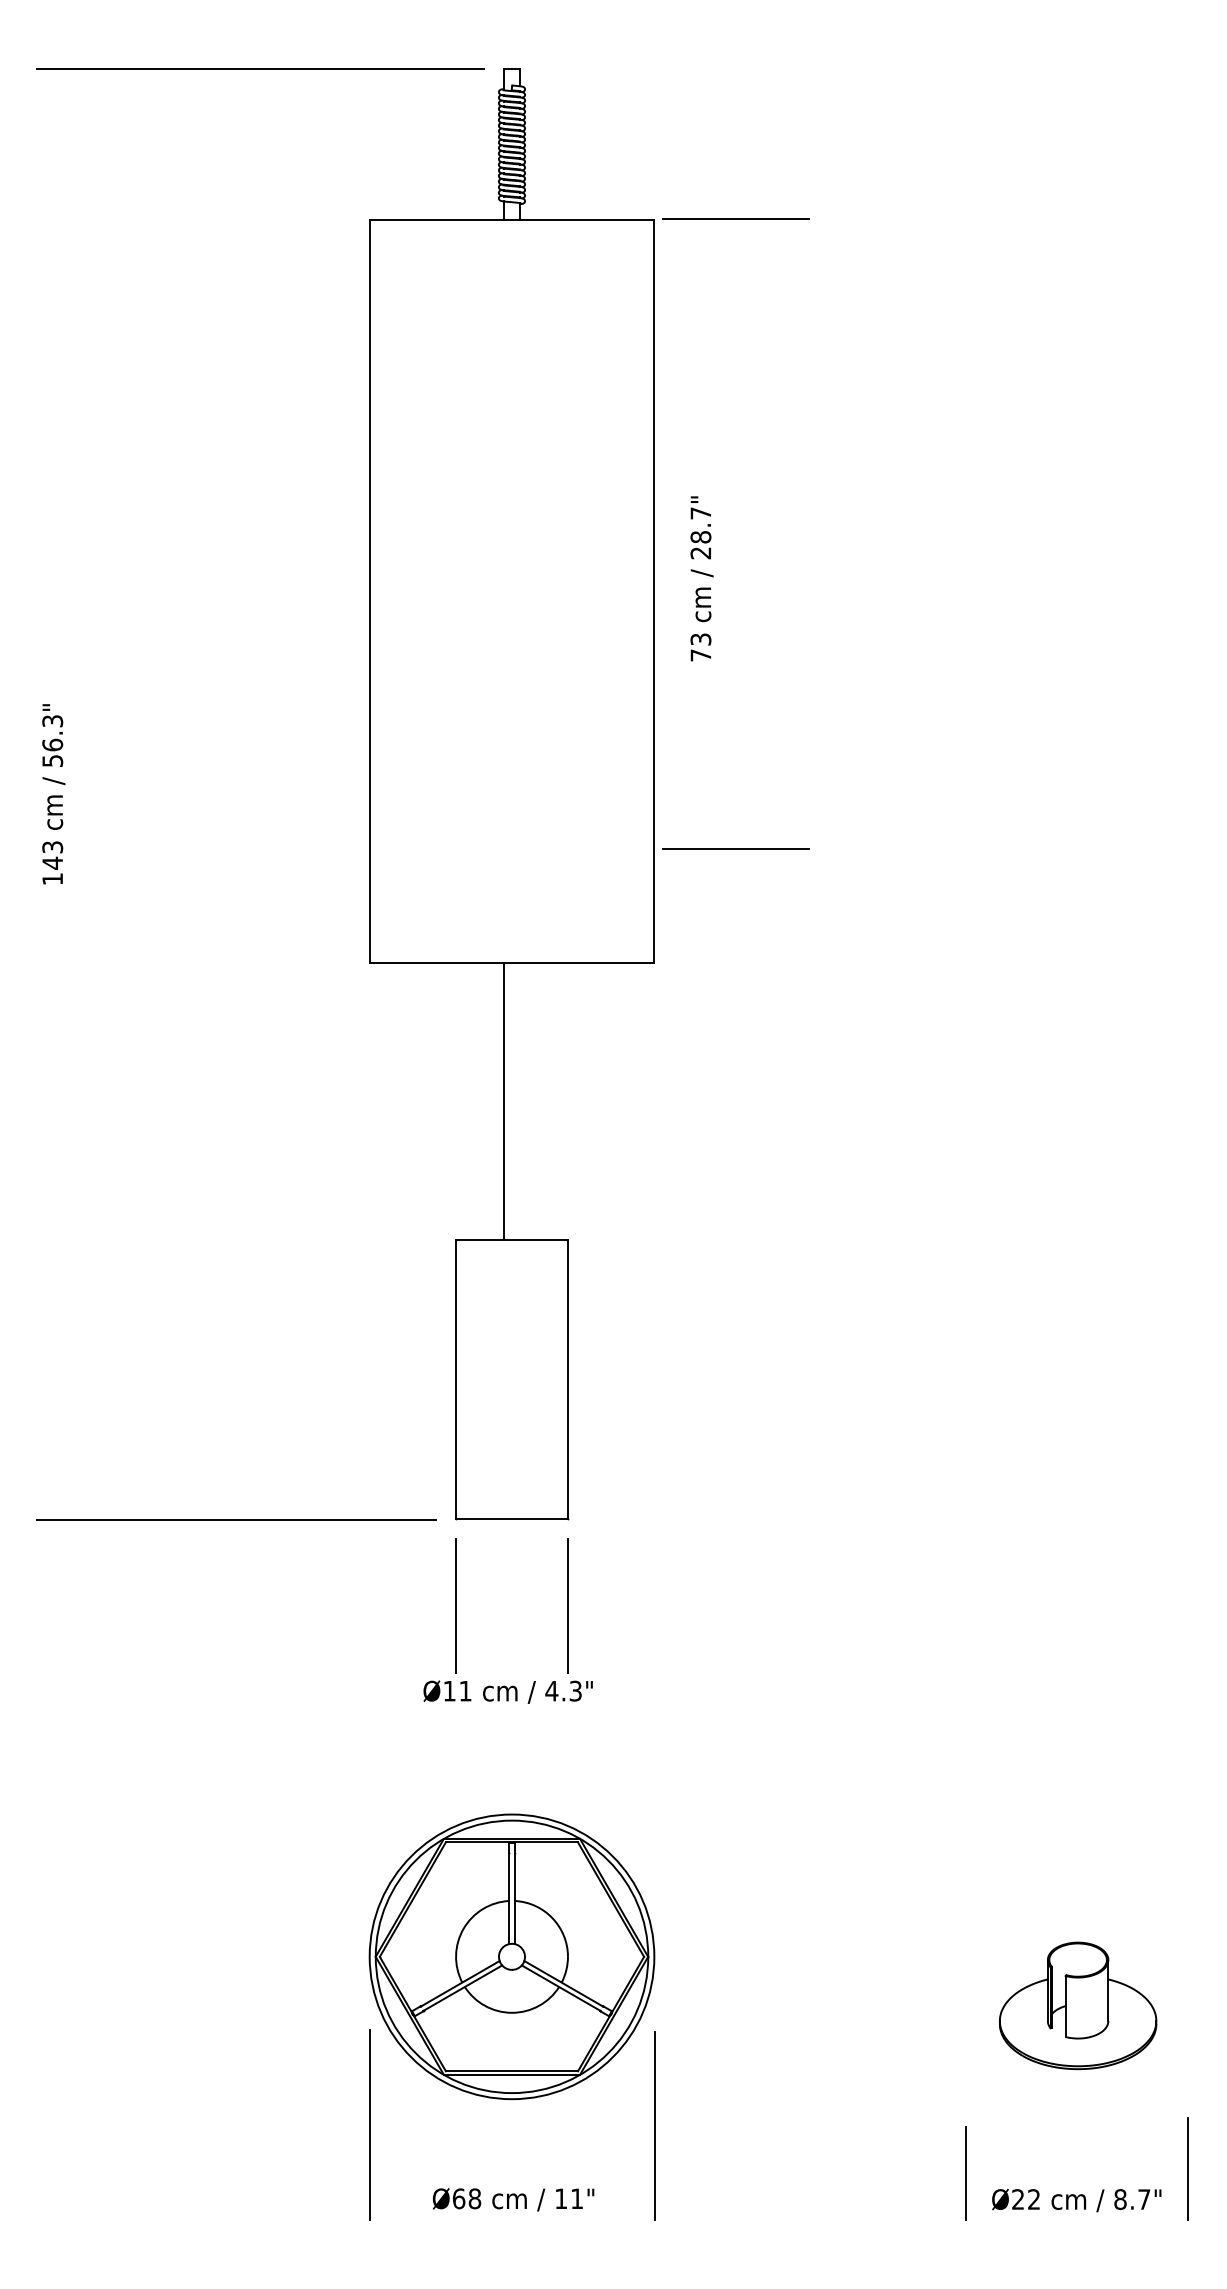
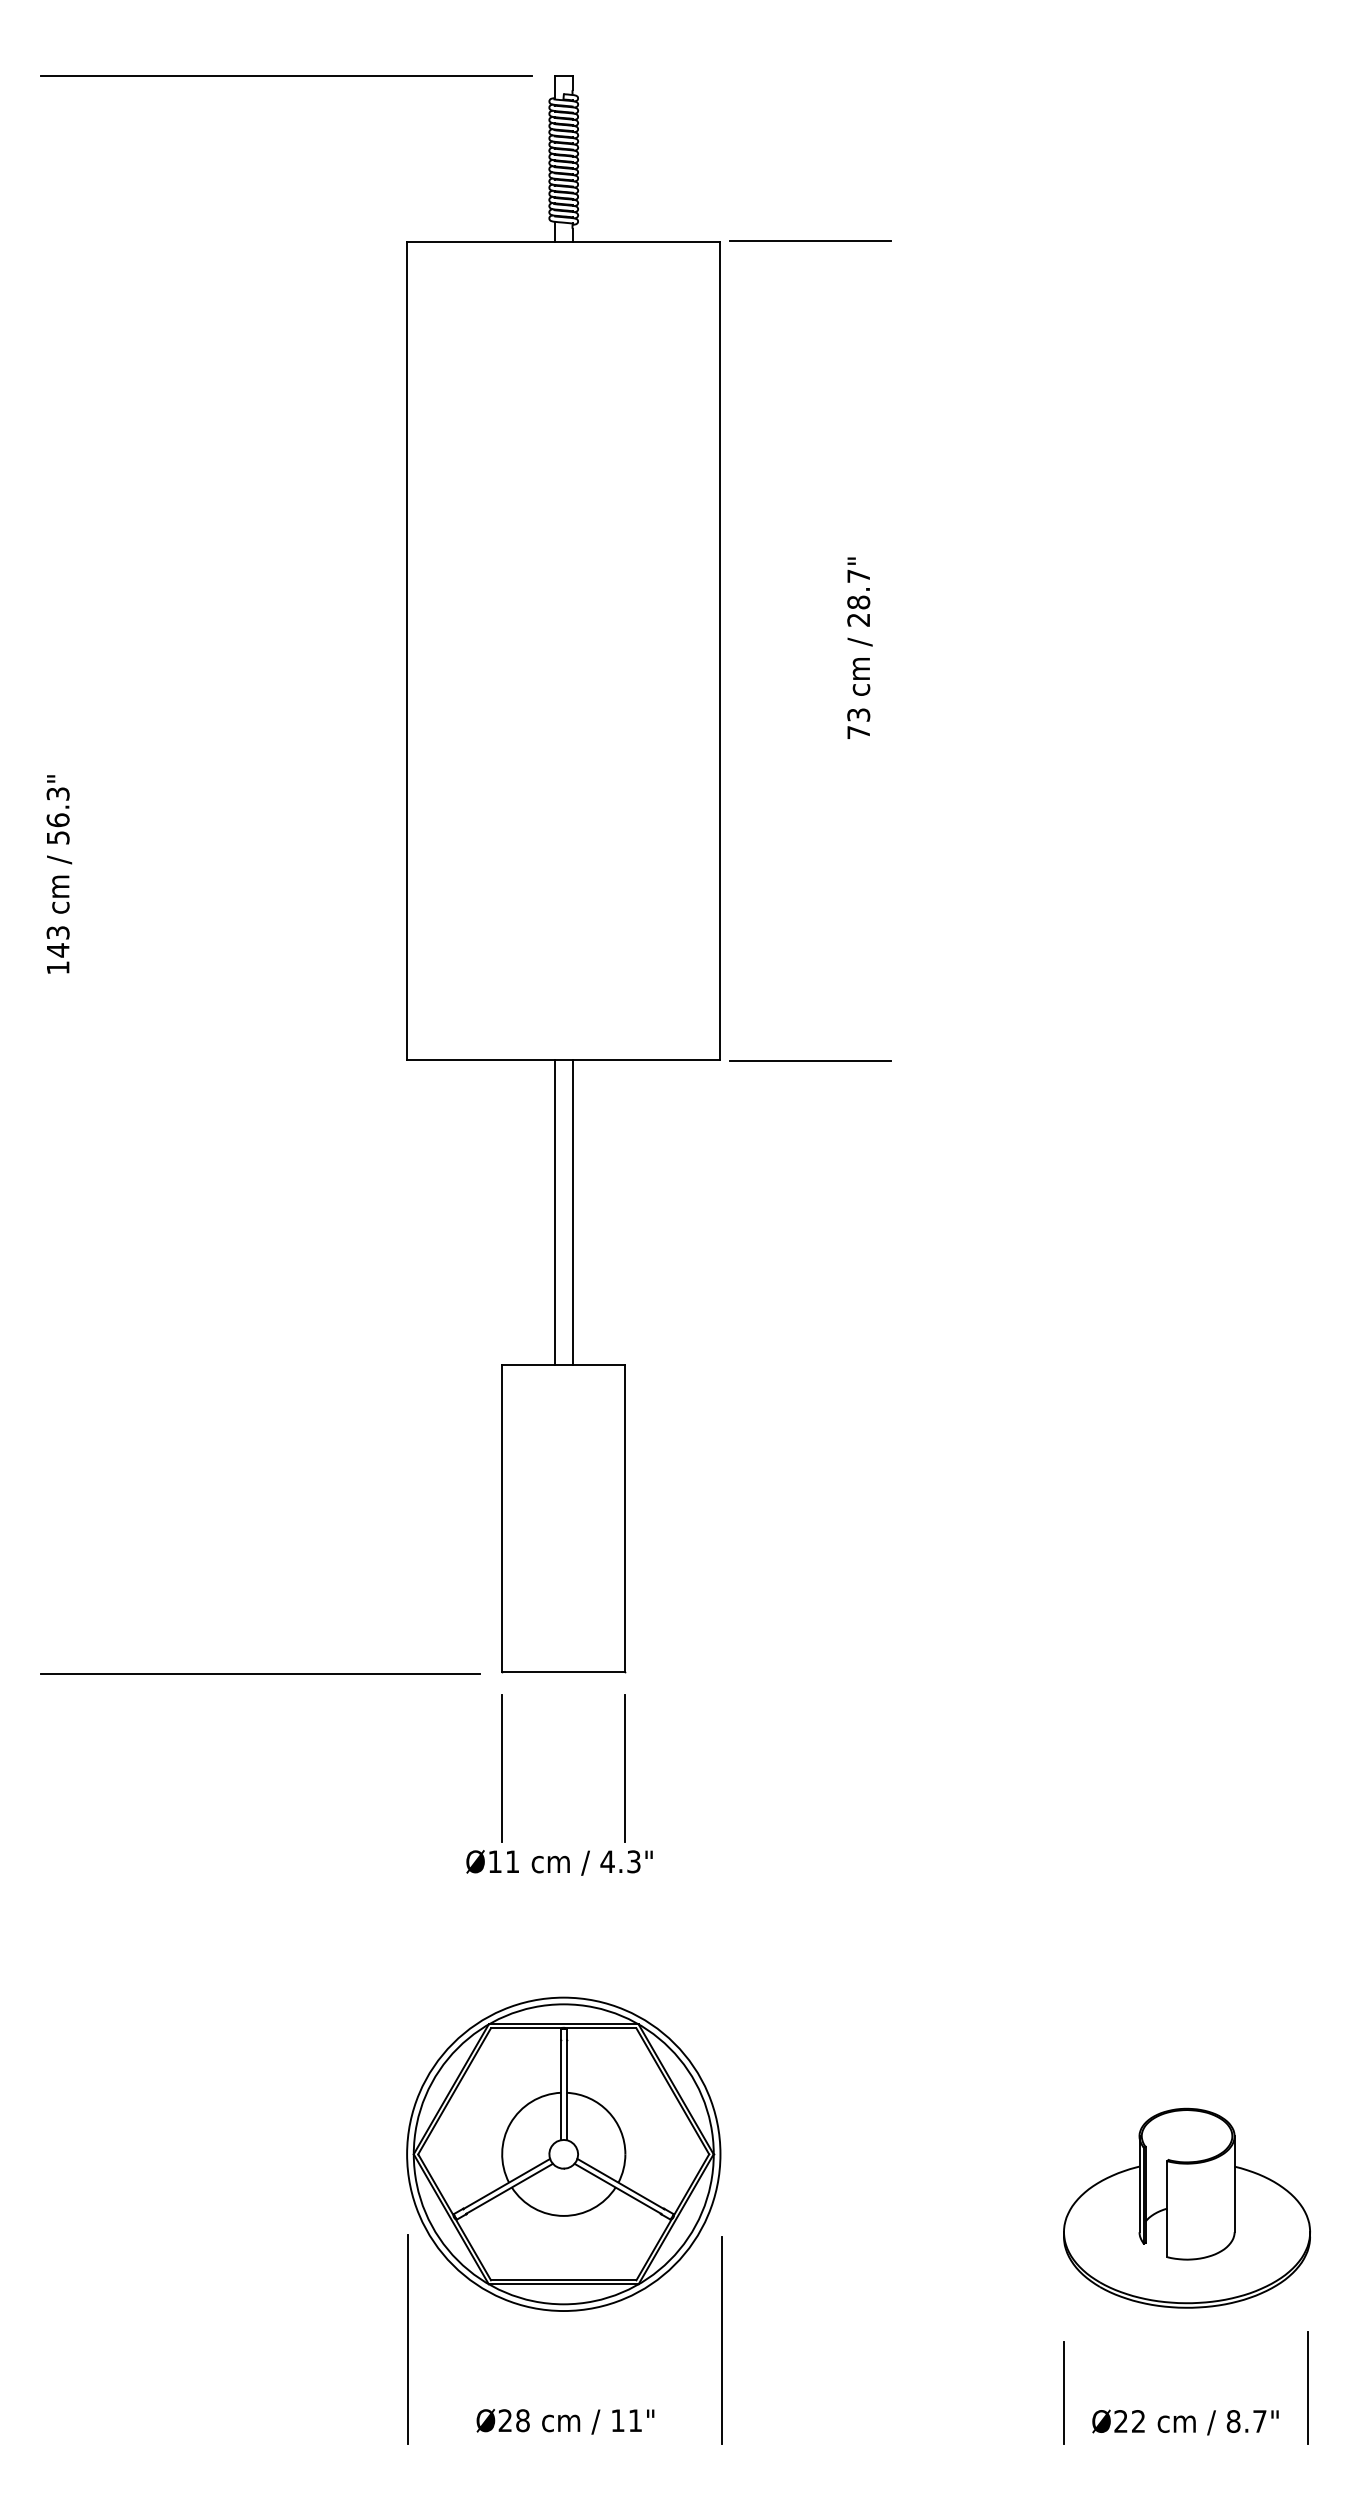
text: (701, 578) -> (859, 647), moved
line: (735, 848) -> (809, 1060), moved
line: (520, 1100) -> (573, 1211), added
part: (1077, 2005) -> (1186, 2207), size x1.43
text: (458, 2198) -> (504, 2420), Ø68 -> Ø28

